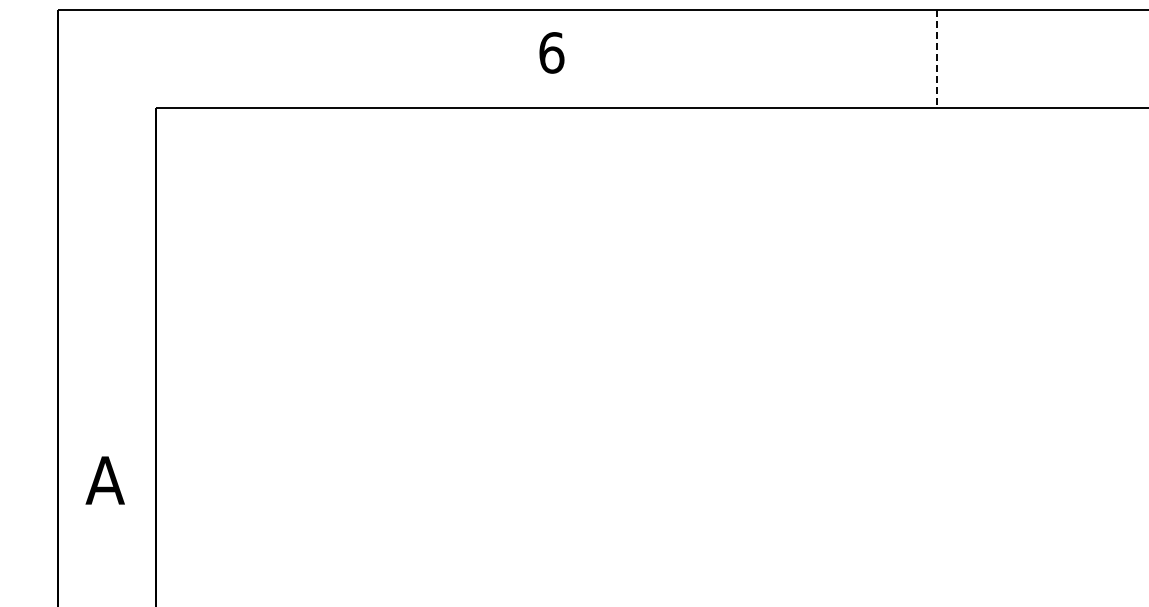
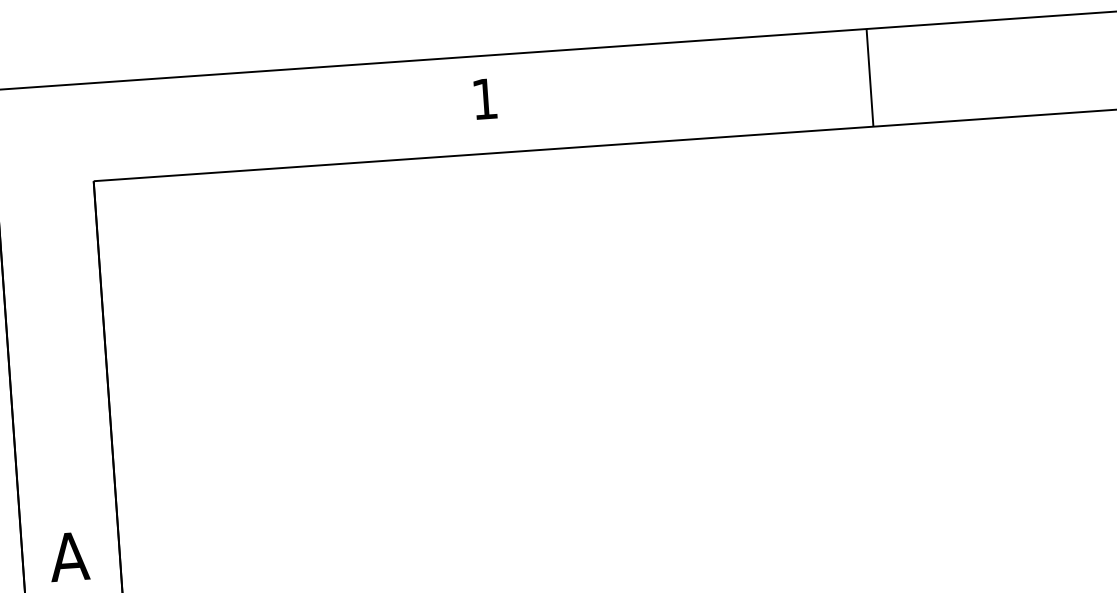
text: (551, 52) -> (484, 98), 6 -> 1
line: (937, 58) -> (870, 77), dashed -> solid

